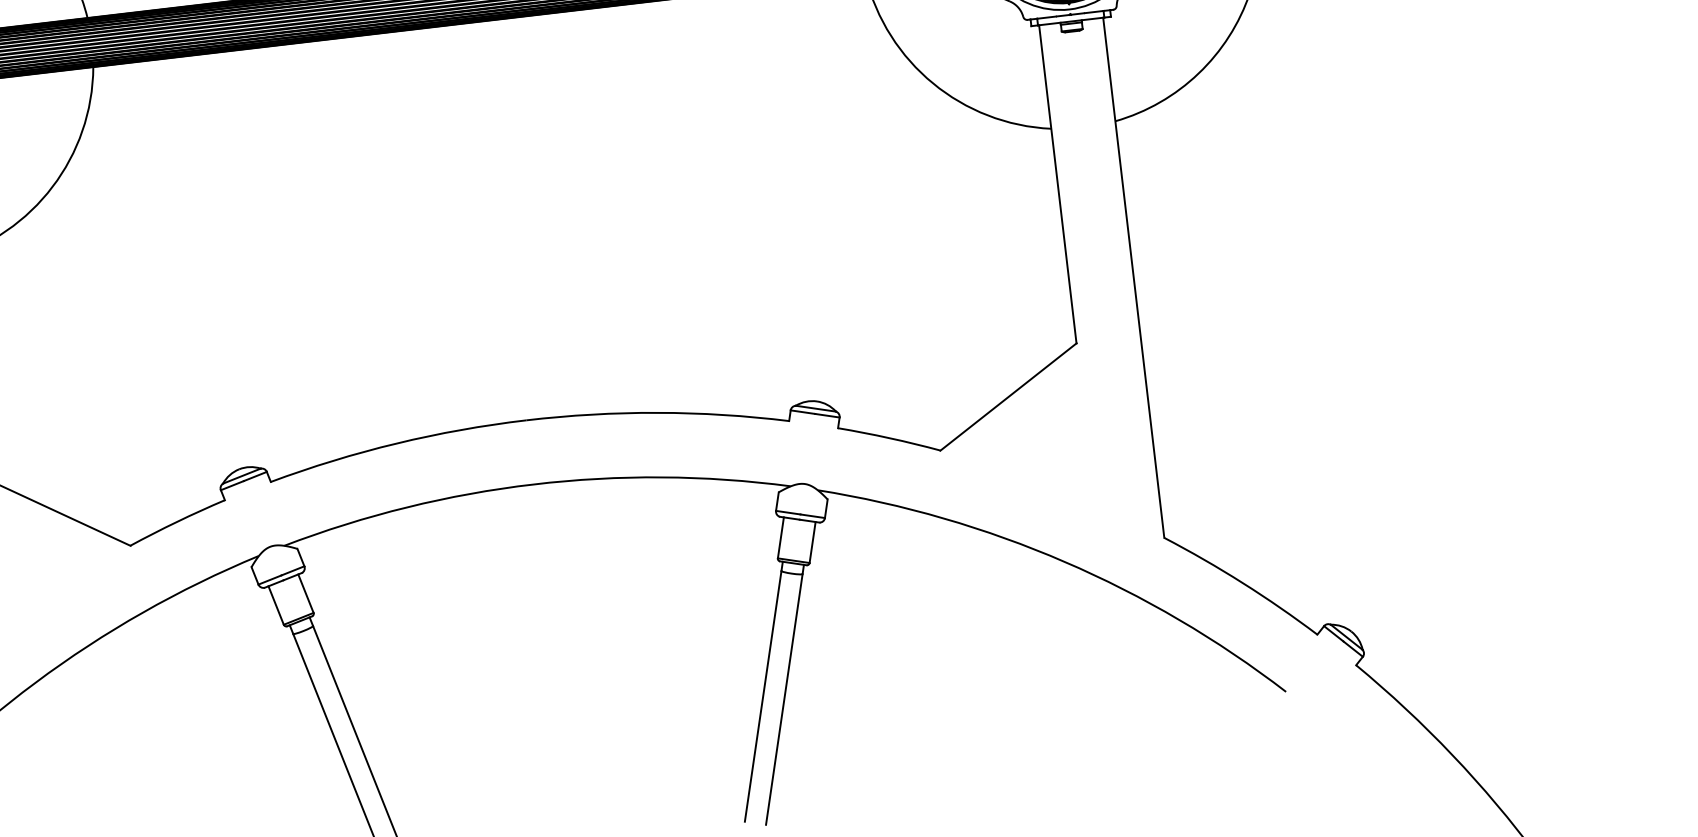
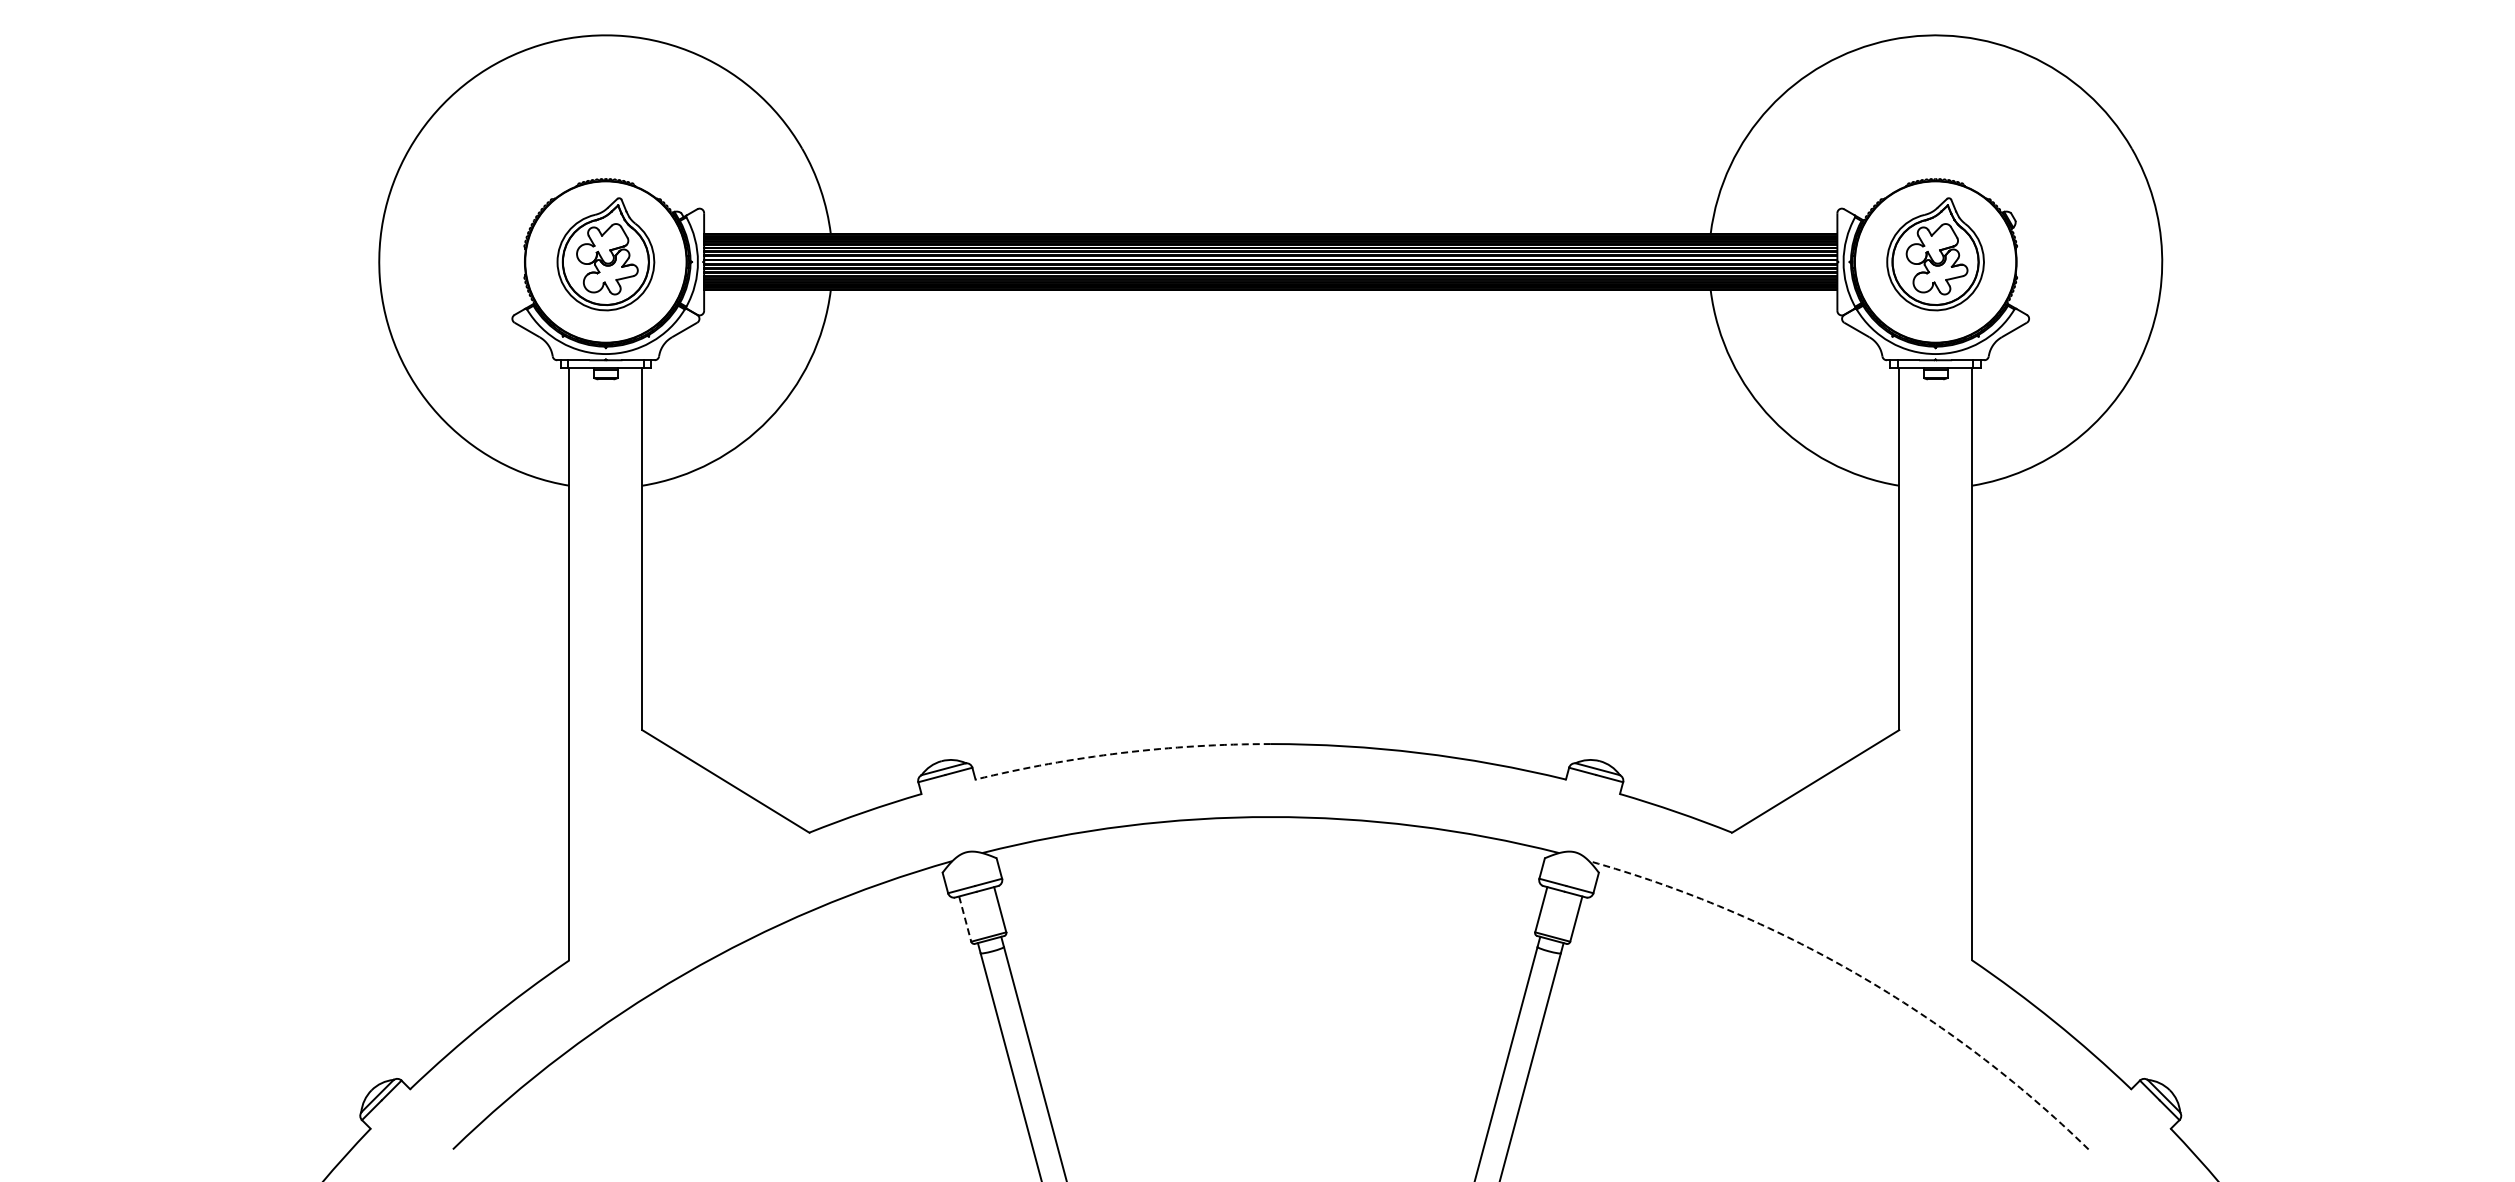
arc: (397, 443) -> (1122, 752), solid -> dashed
arc: (1065, 562) -> (1857, 974), solid -> dashed
line: (276, 605) -> (965, 919), solid -> dashed

